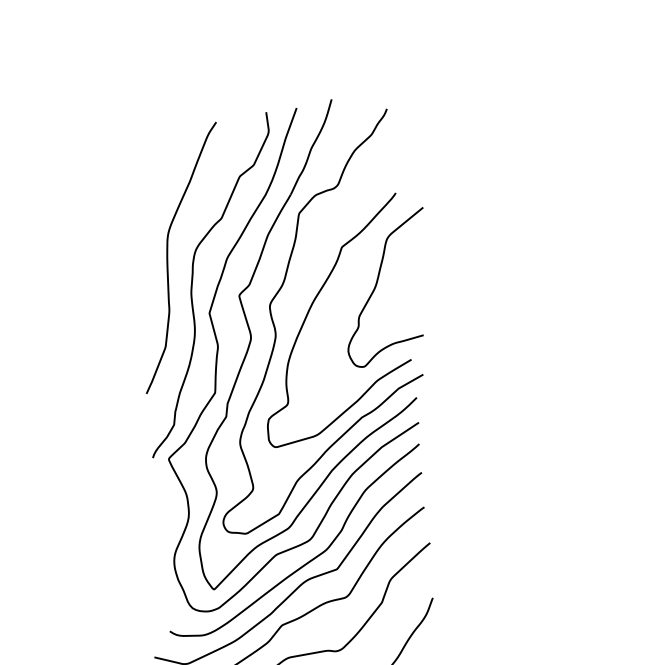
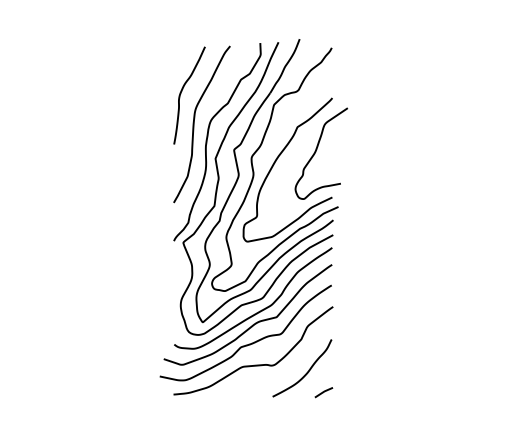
curve: (143, 205) -> (182, 91), added

